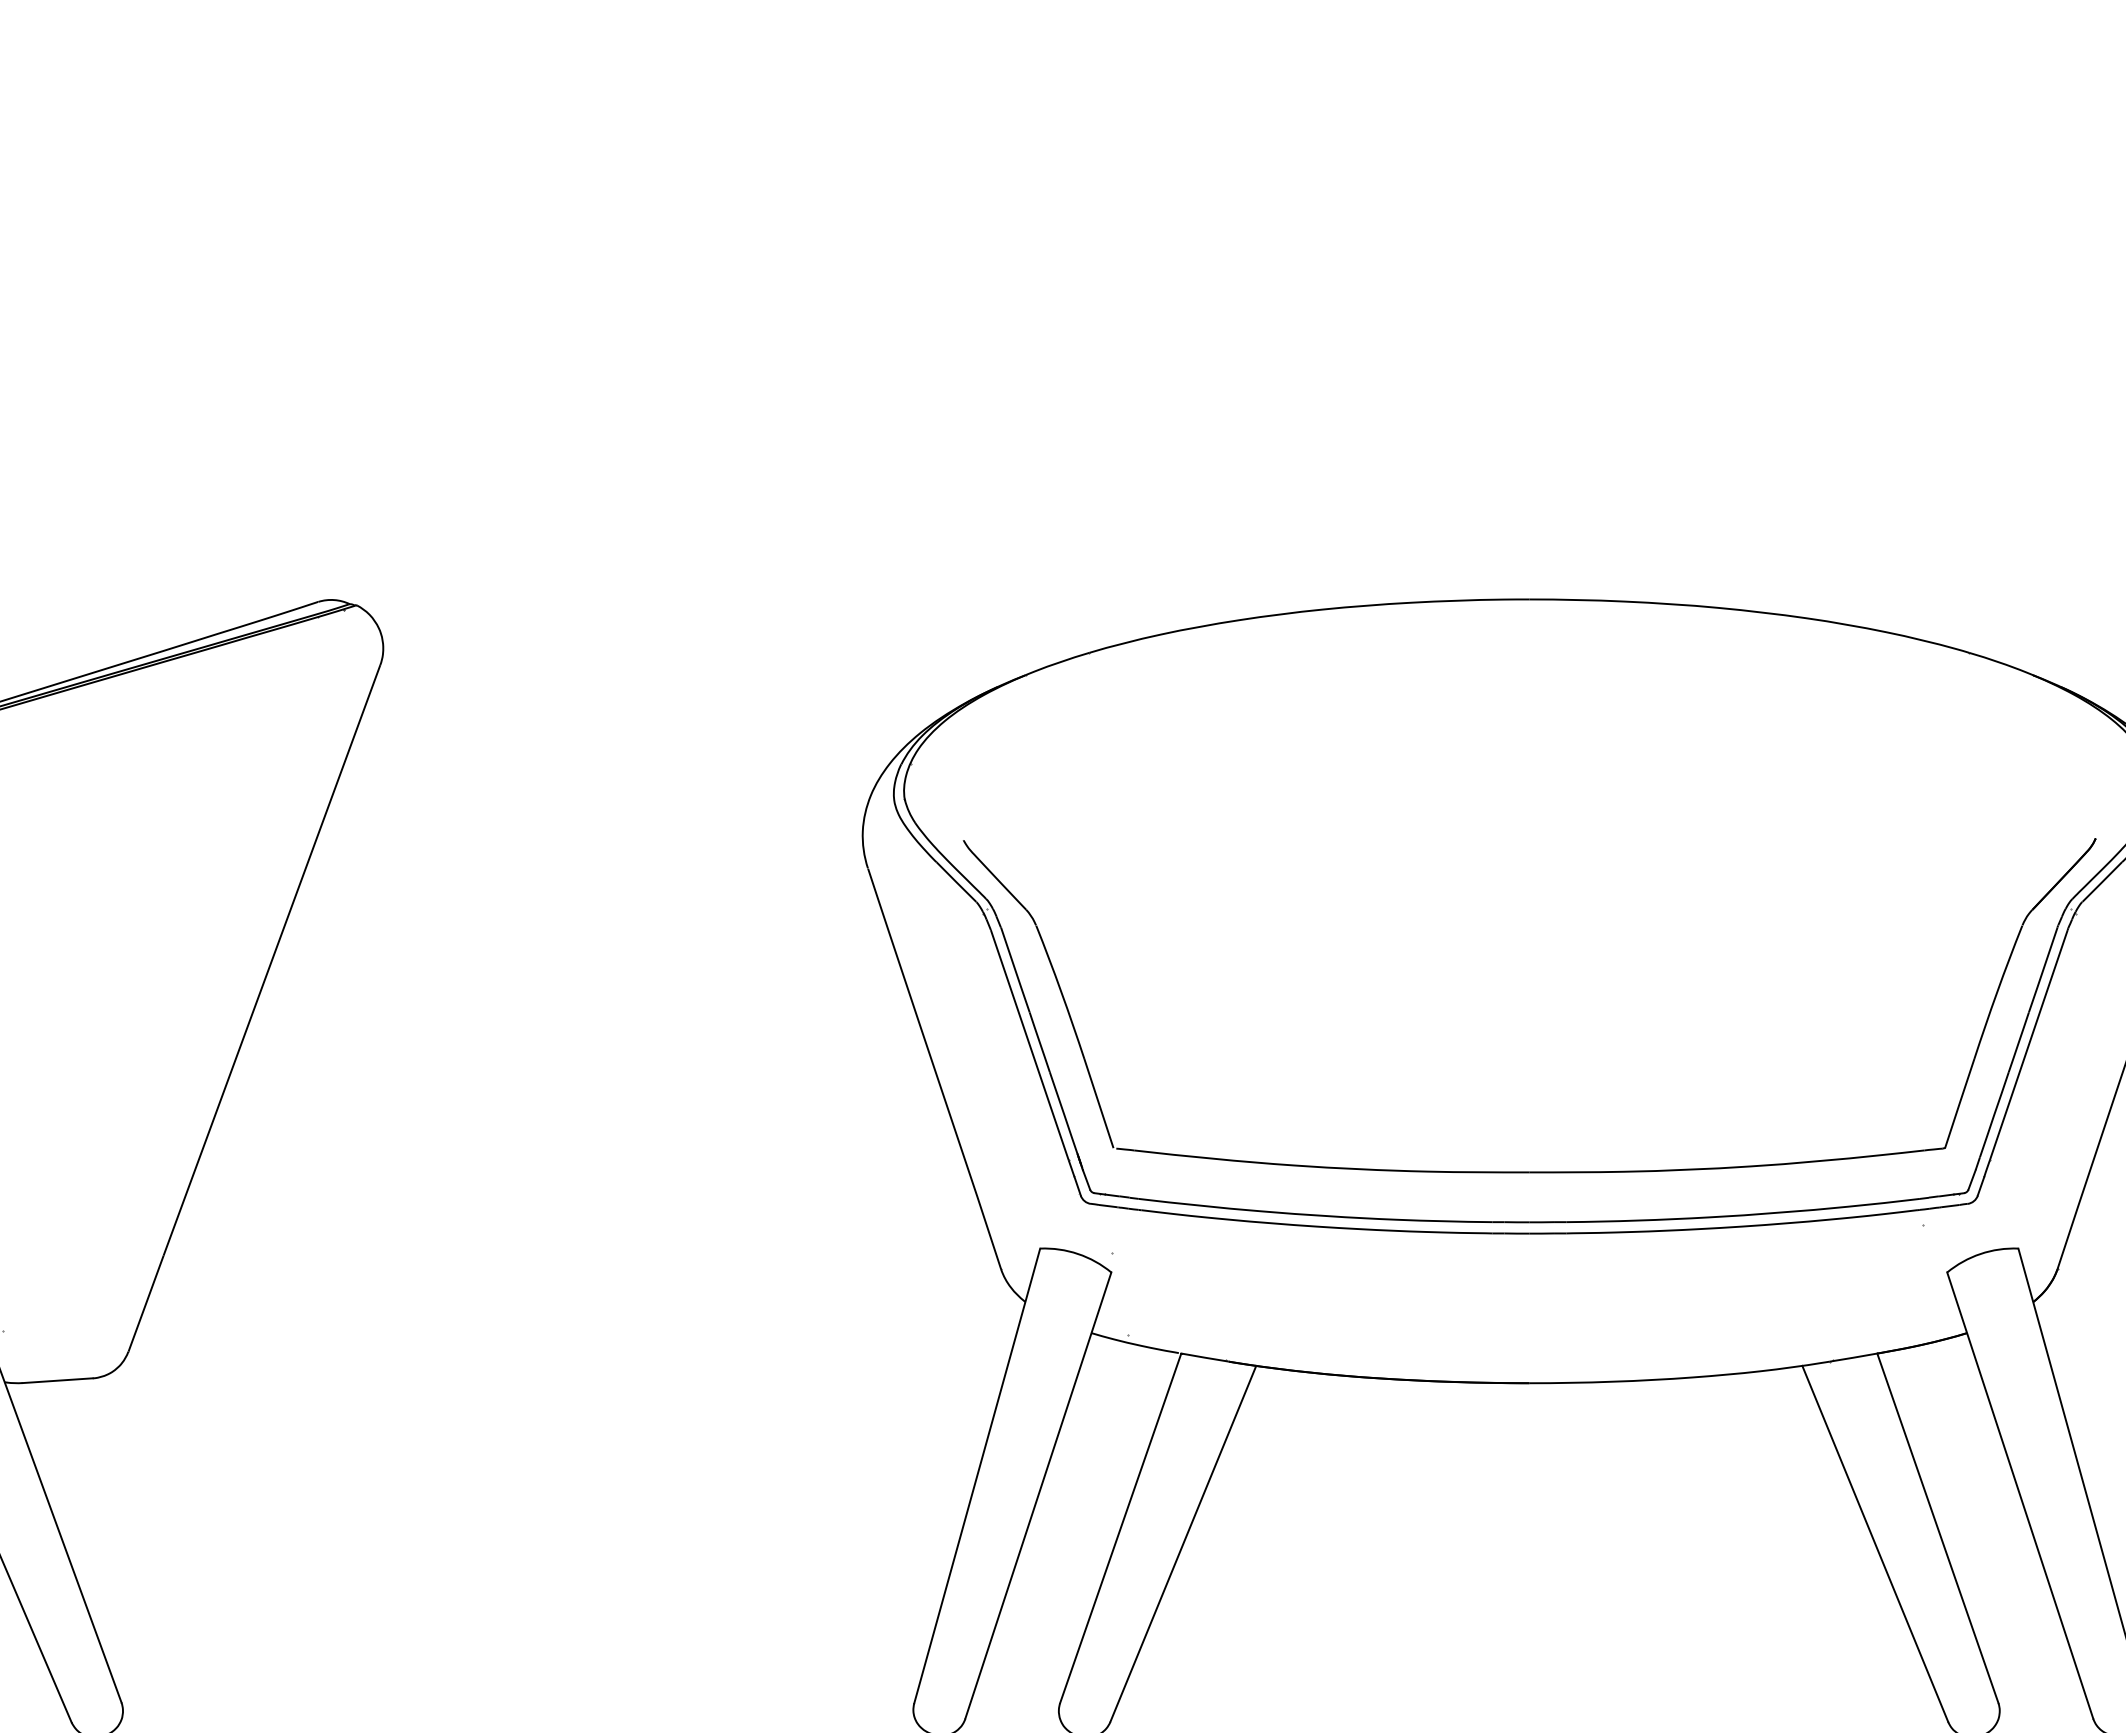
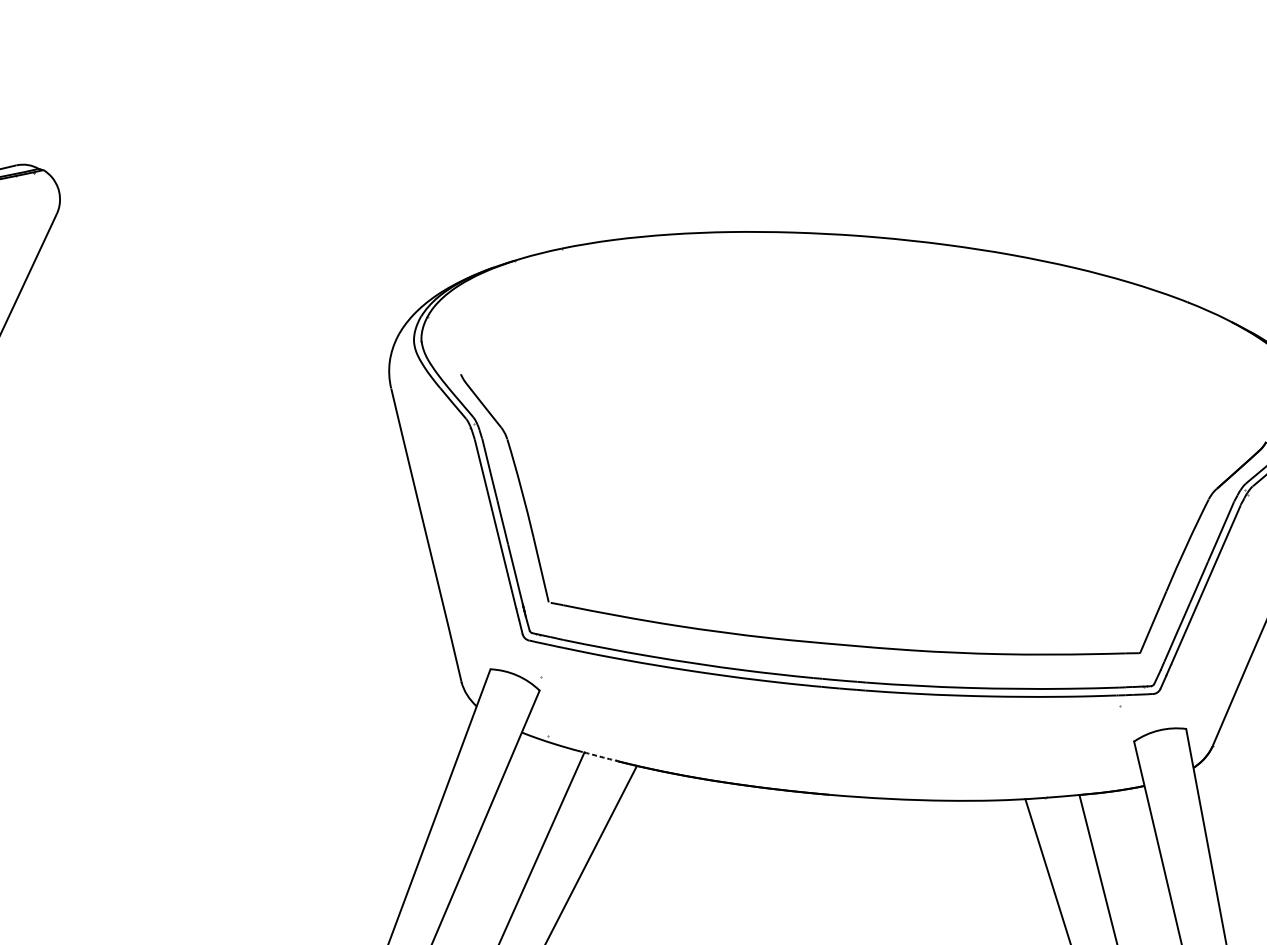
arc: (1205, 1357) -> (601, 756), solid -> dashed

